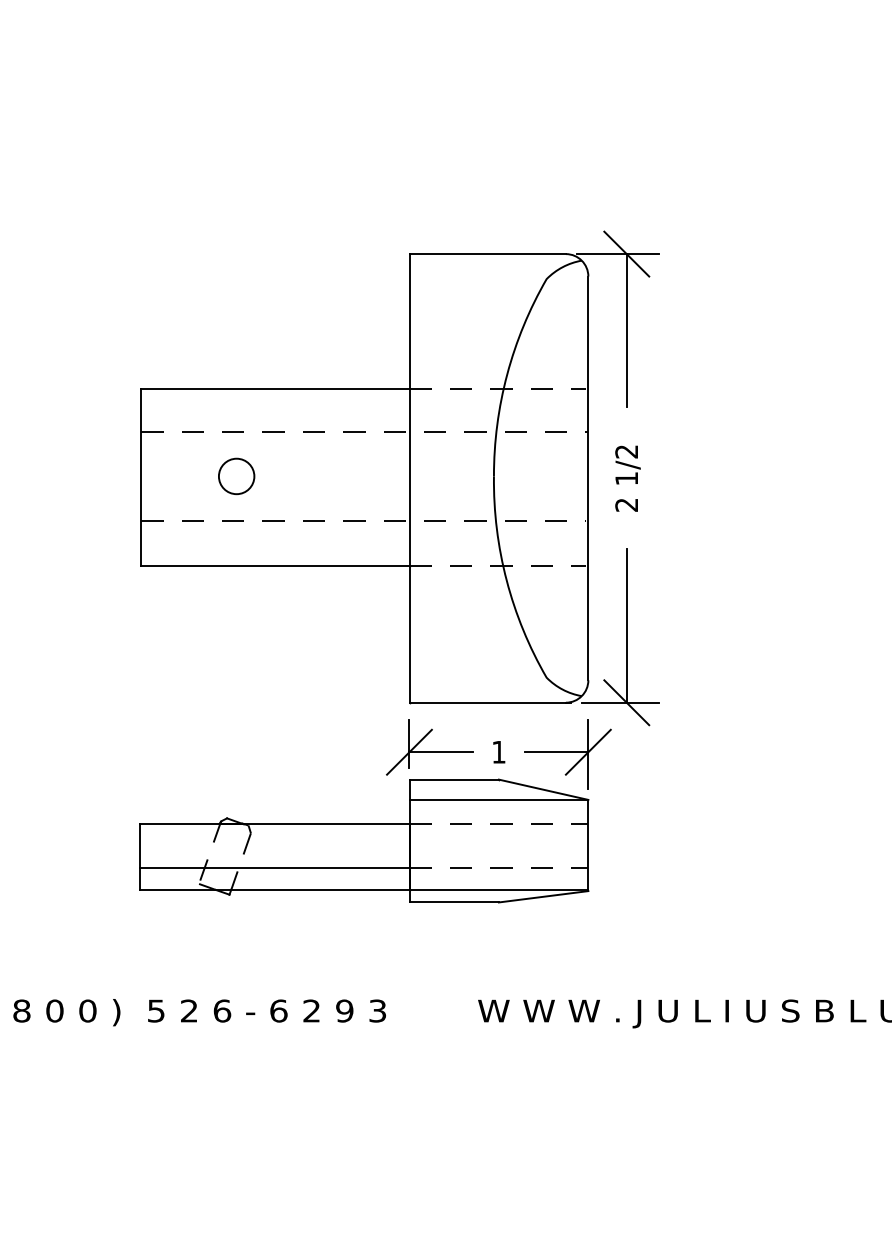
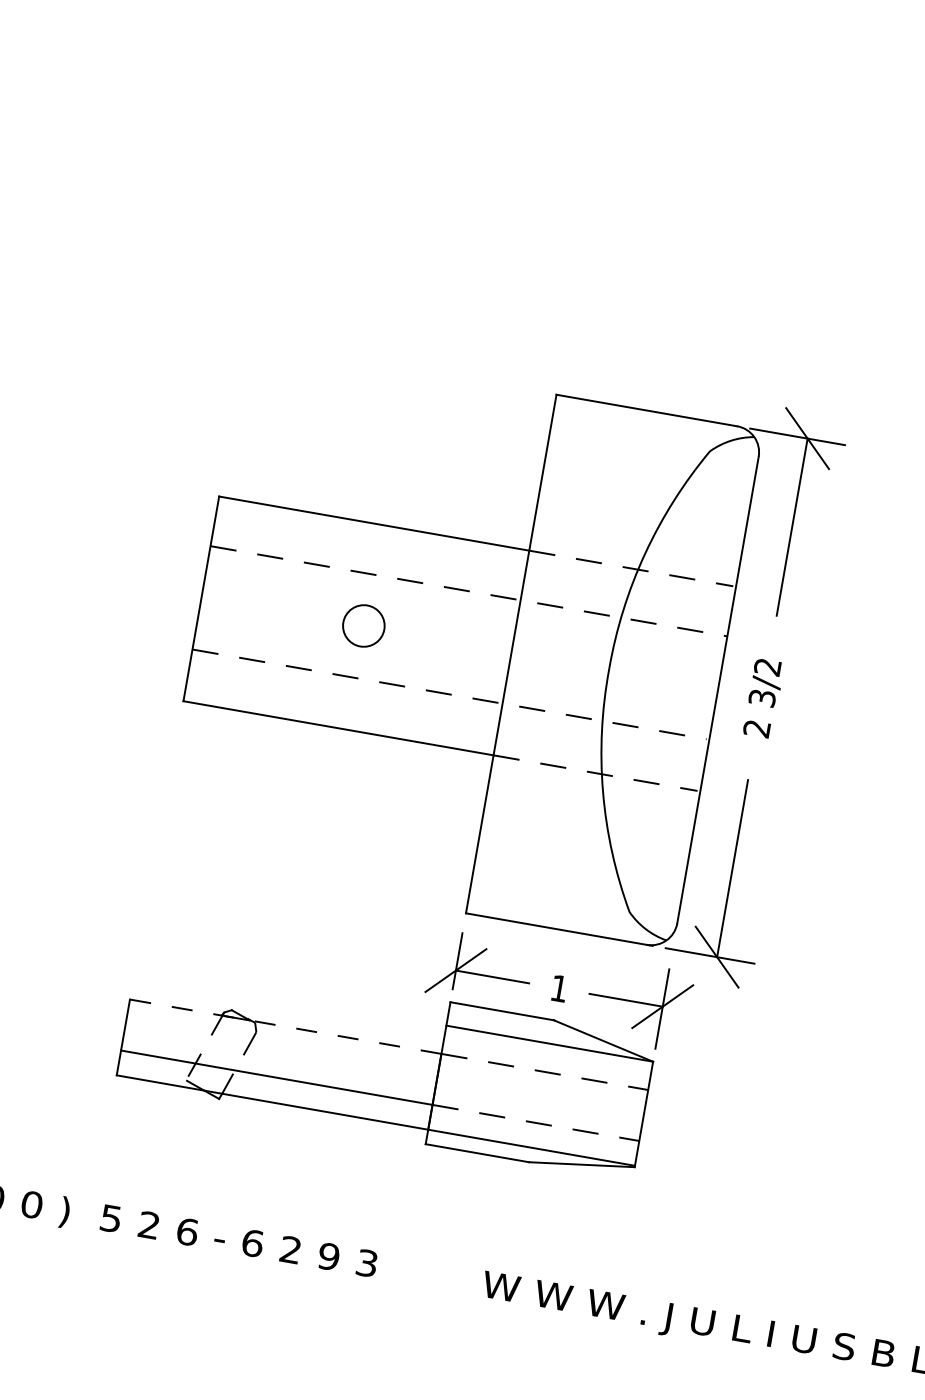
circle: (236, 476) -> (363, 626), moved
text: (626, 478) -> (762, 697), 1/2 -> 3/2
line: (274, 824) -> (285, 1026), solid -> dashed

